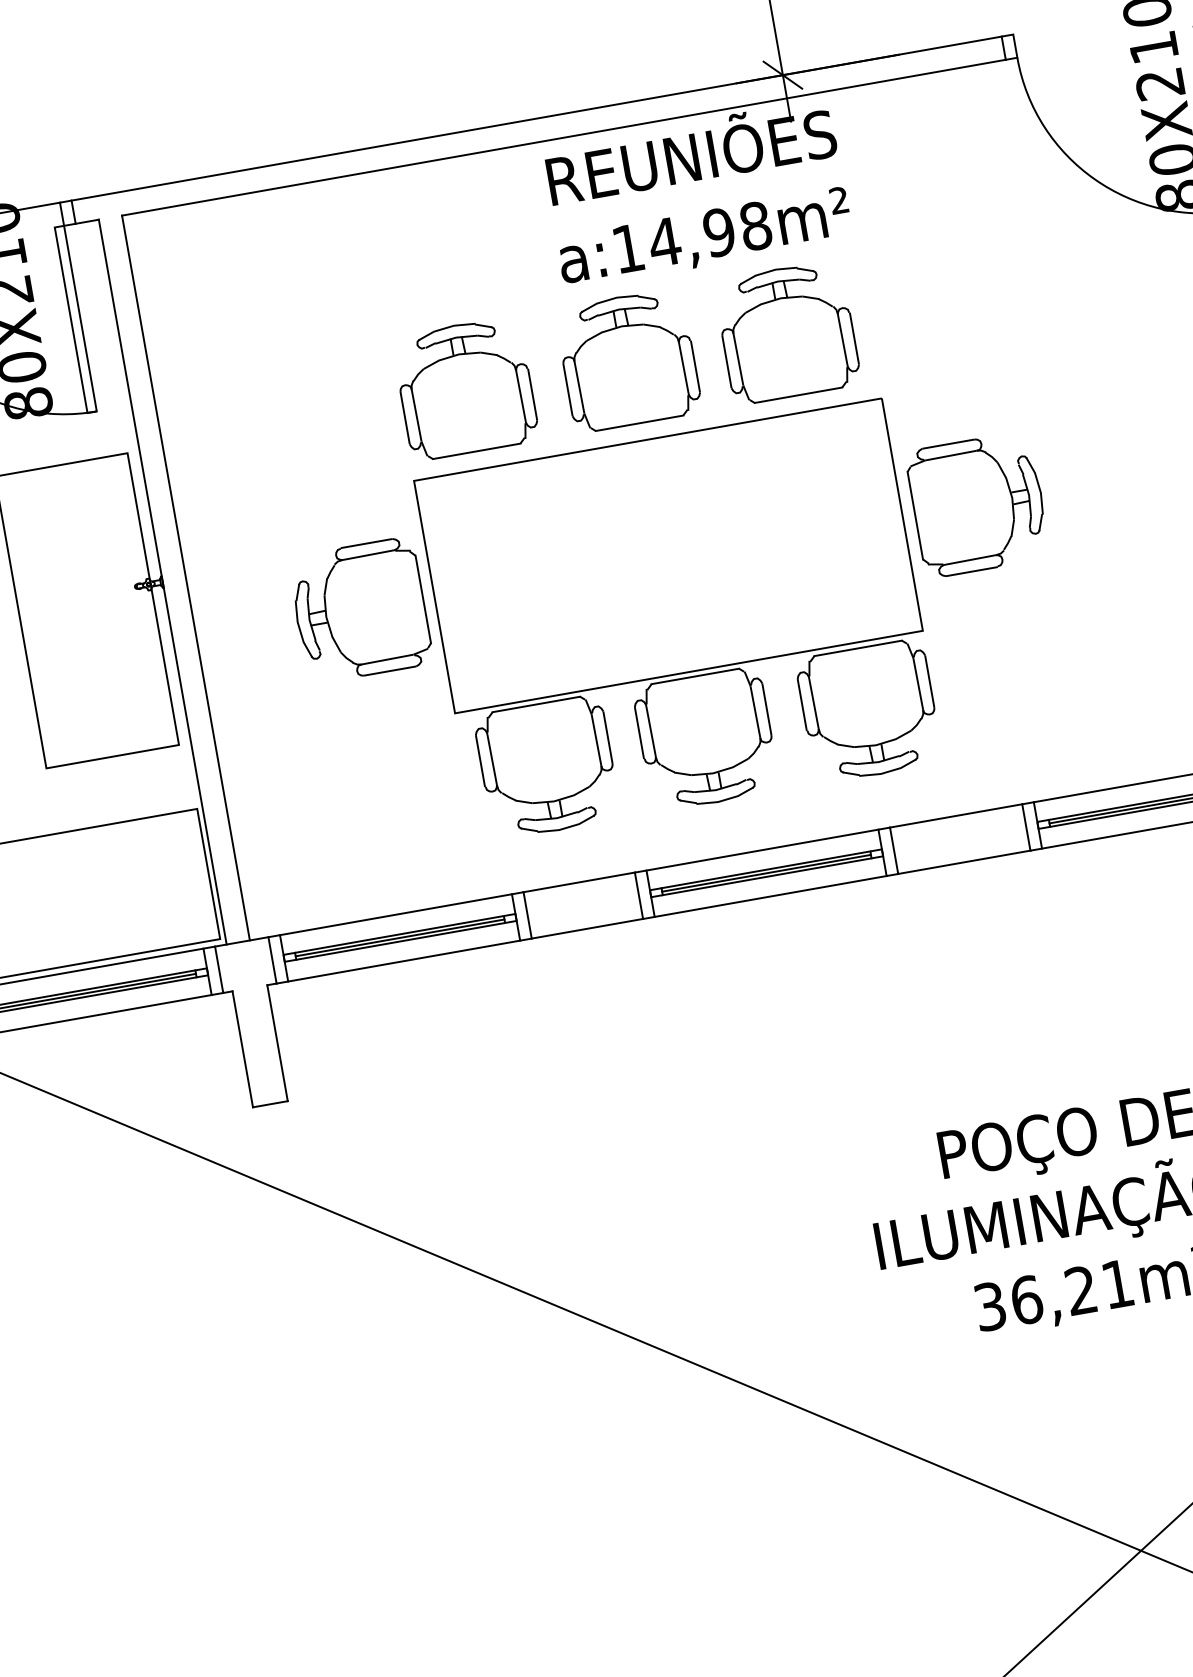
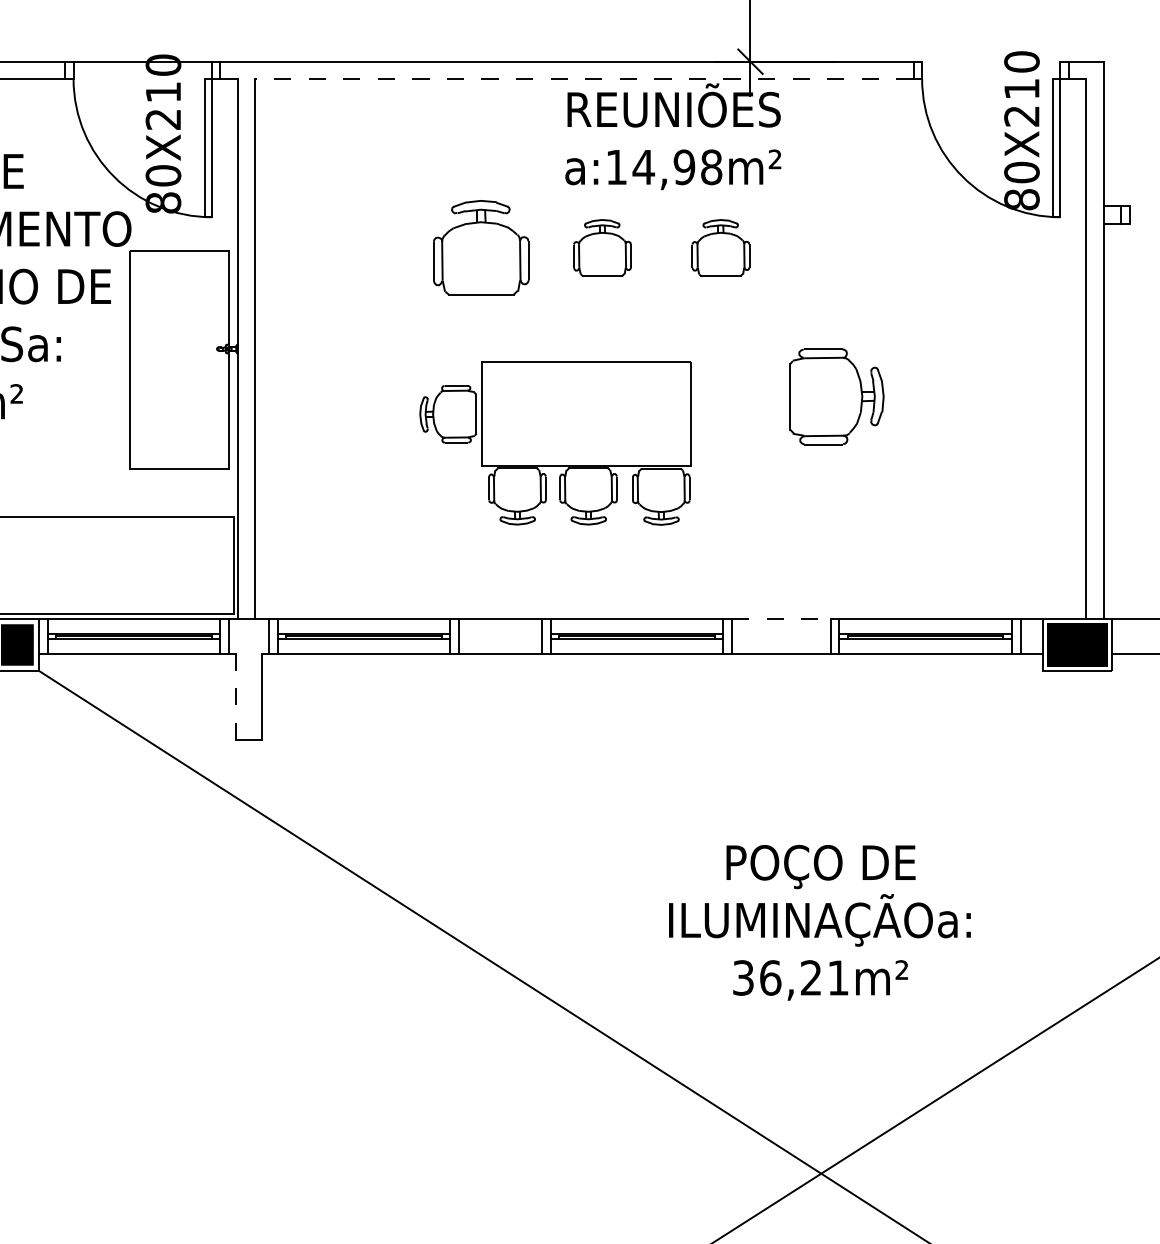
line: (563, 138) -> (583, 79), solid -> dashed
part: (786, 331) -> (720, 247), size x0.6
part: (628, 359) -> (602, 247), size x0.6
part: (611, 633) -> (555, 443), size x0.6
line: (956, 816) -> (781, 619), solid -> dashed
line: (243, 1048) -> (236, 696), solid -> dashed

